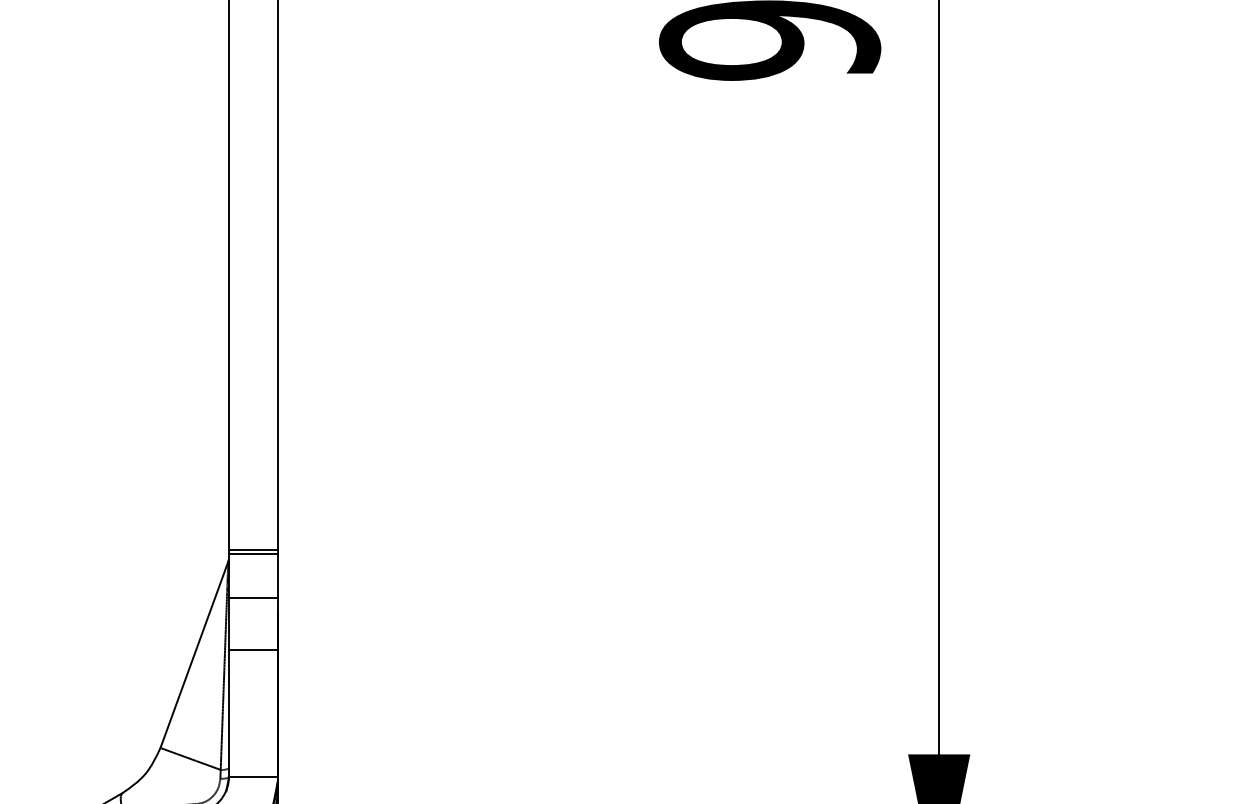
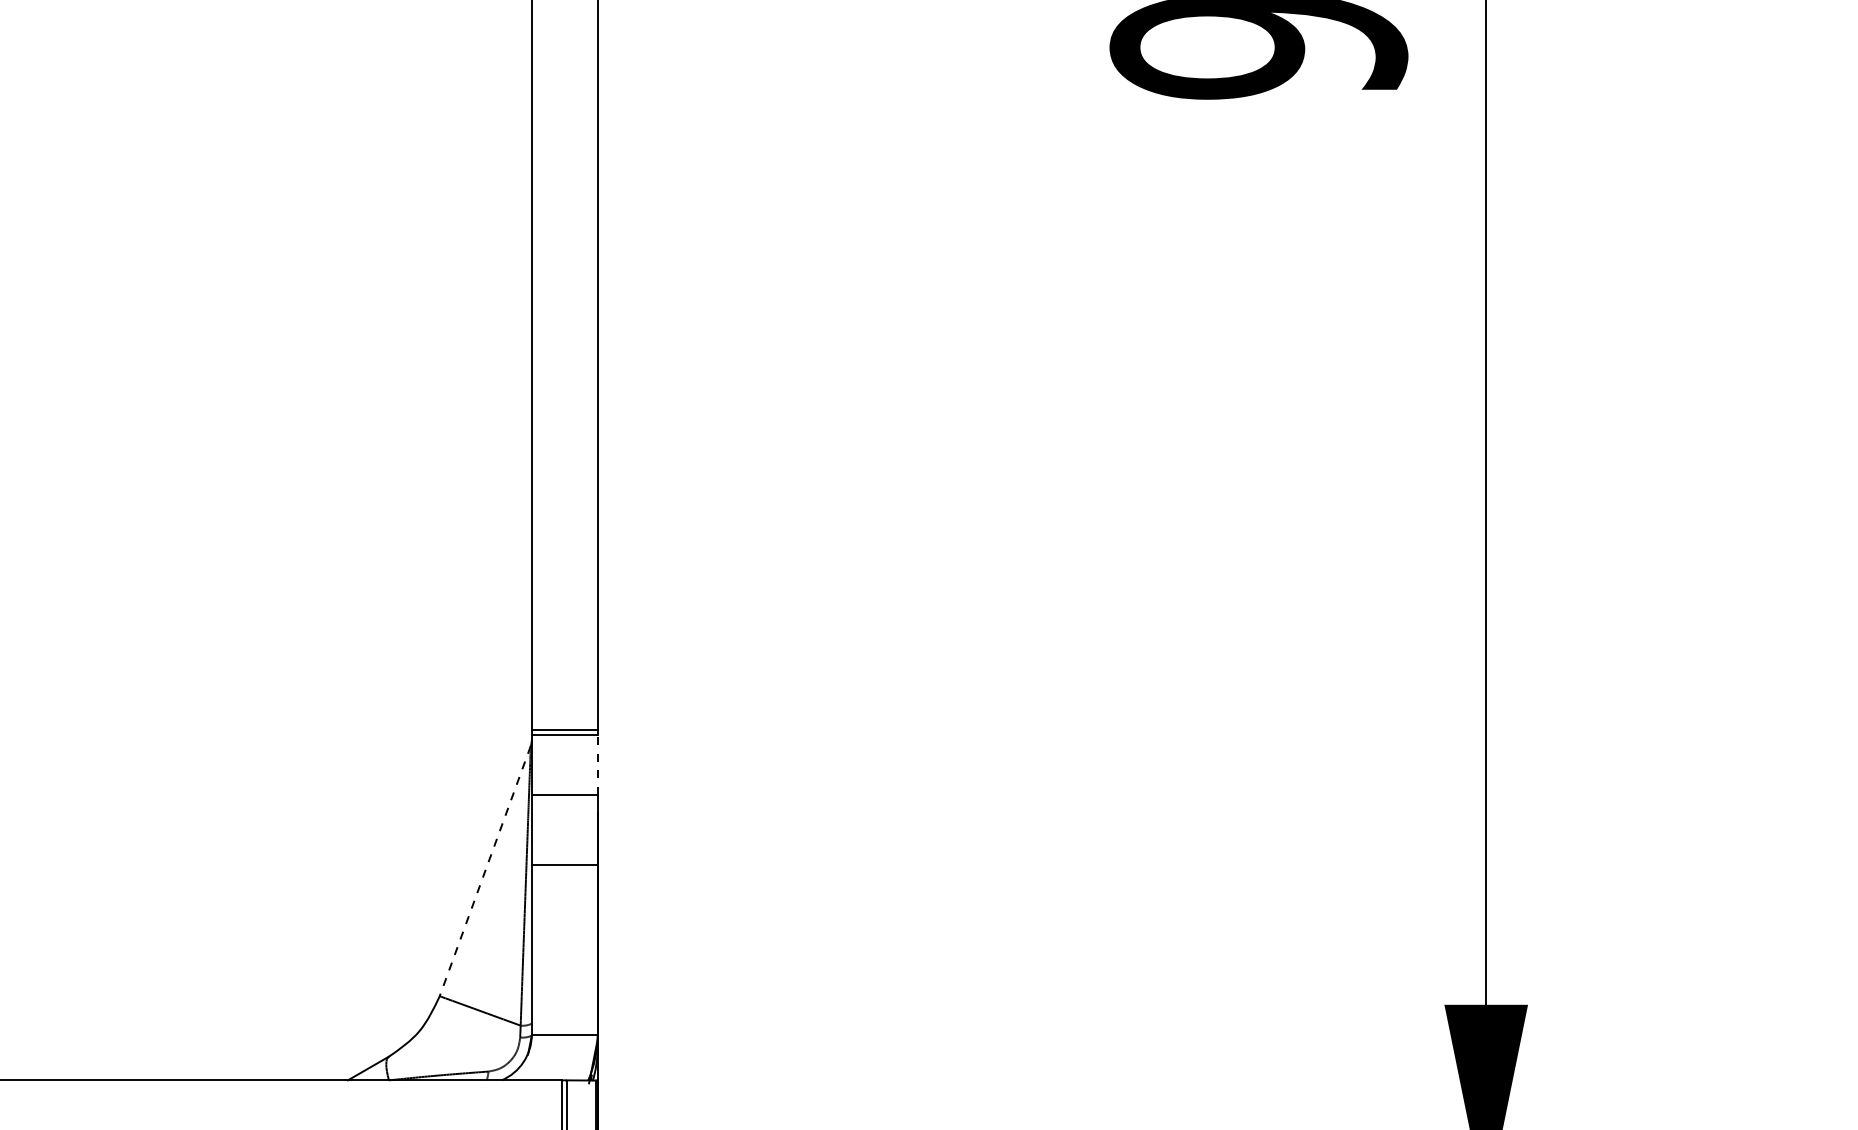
line: (277, 575) -> (597, 764), solid -> dashed
line: (194, 655) -> (485, 871), solid -> dashed

